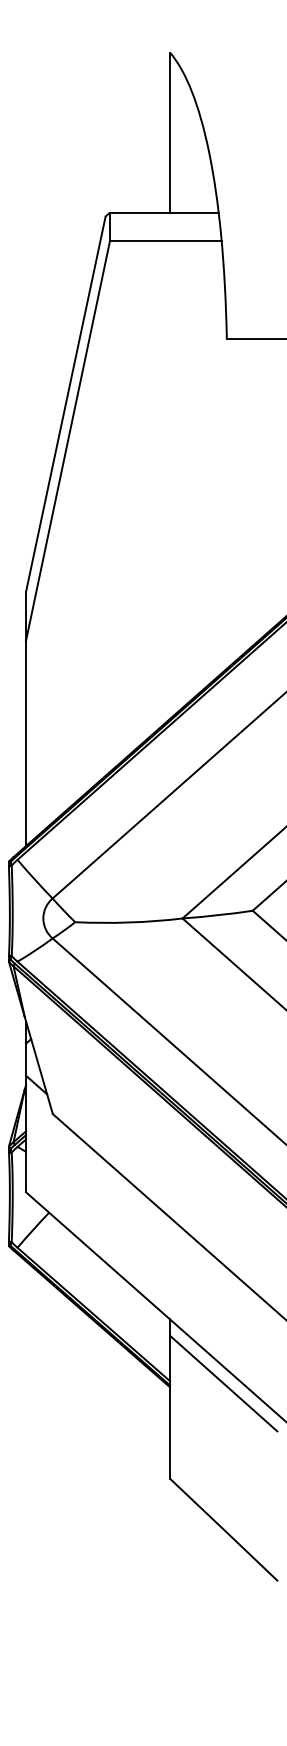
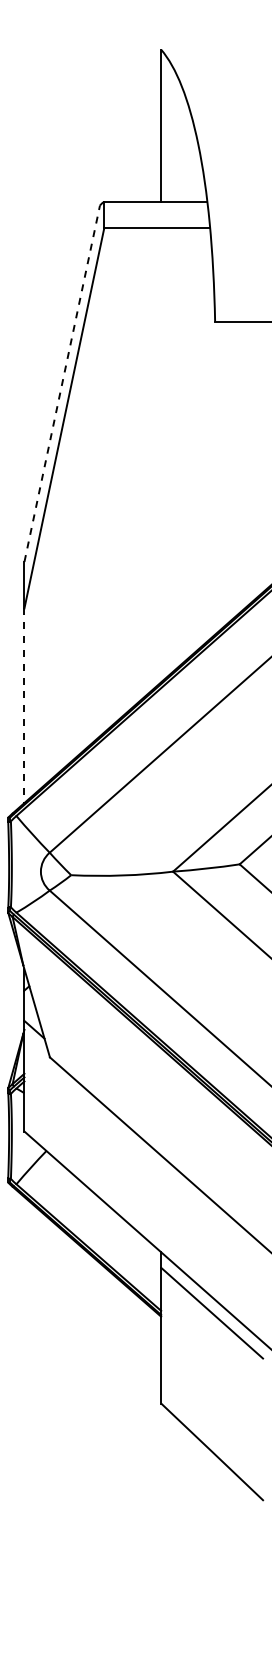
line: (66, 404) -> (62, 383), solid -> dashed
line: (26, 744) -> (24, 706), solid -> dashed

